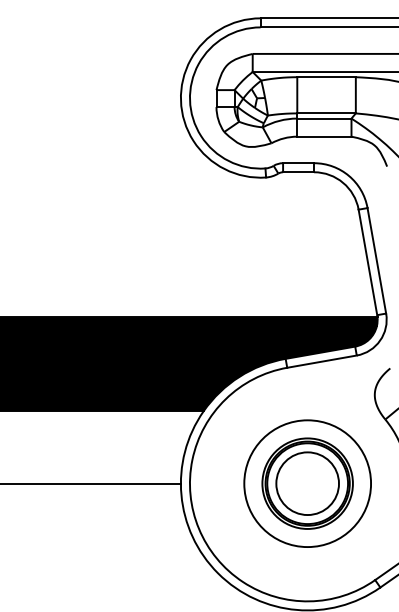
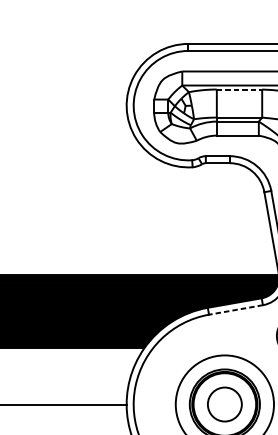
line: (327, 77) -> (240, 89), solid -> dashed
line: (321, 361) -> (235, 309), solid -> dashed
circle: (307, 483) -> (224, 404), size x0.7

